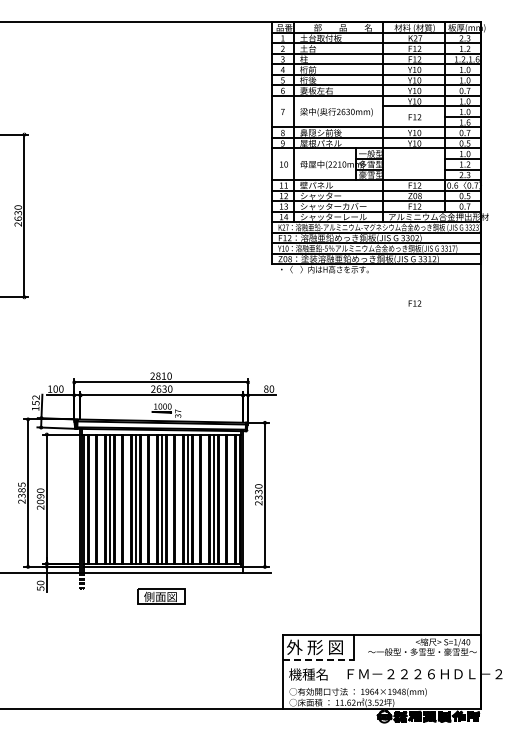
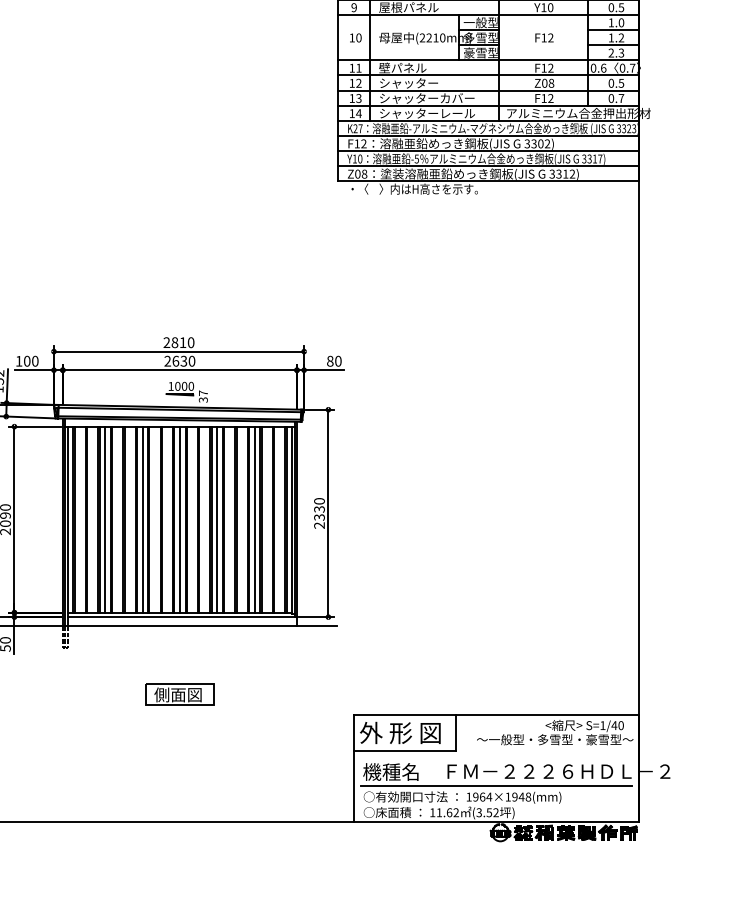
text: (414, 303) -> (543, 37), moved
part: (161, 596) -> (179, 694), moved
line: (318, 659) -> (405, 750), dashed -> solid
line: (381, 684) -> (496, 786), added

